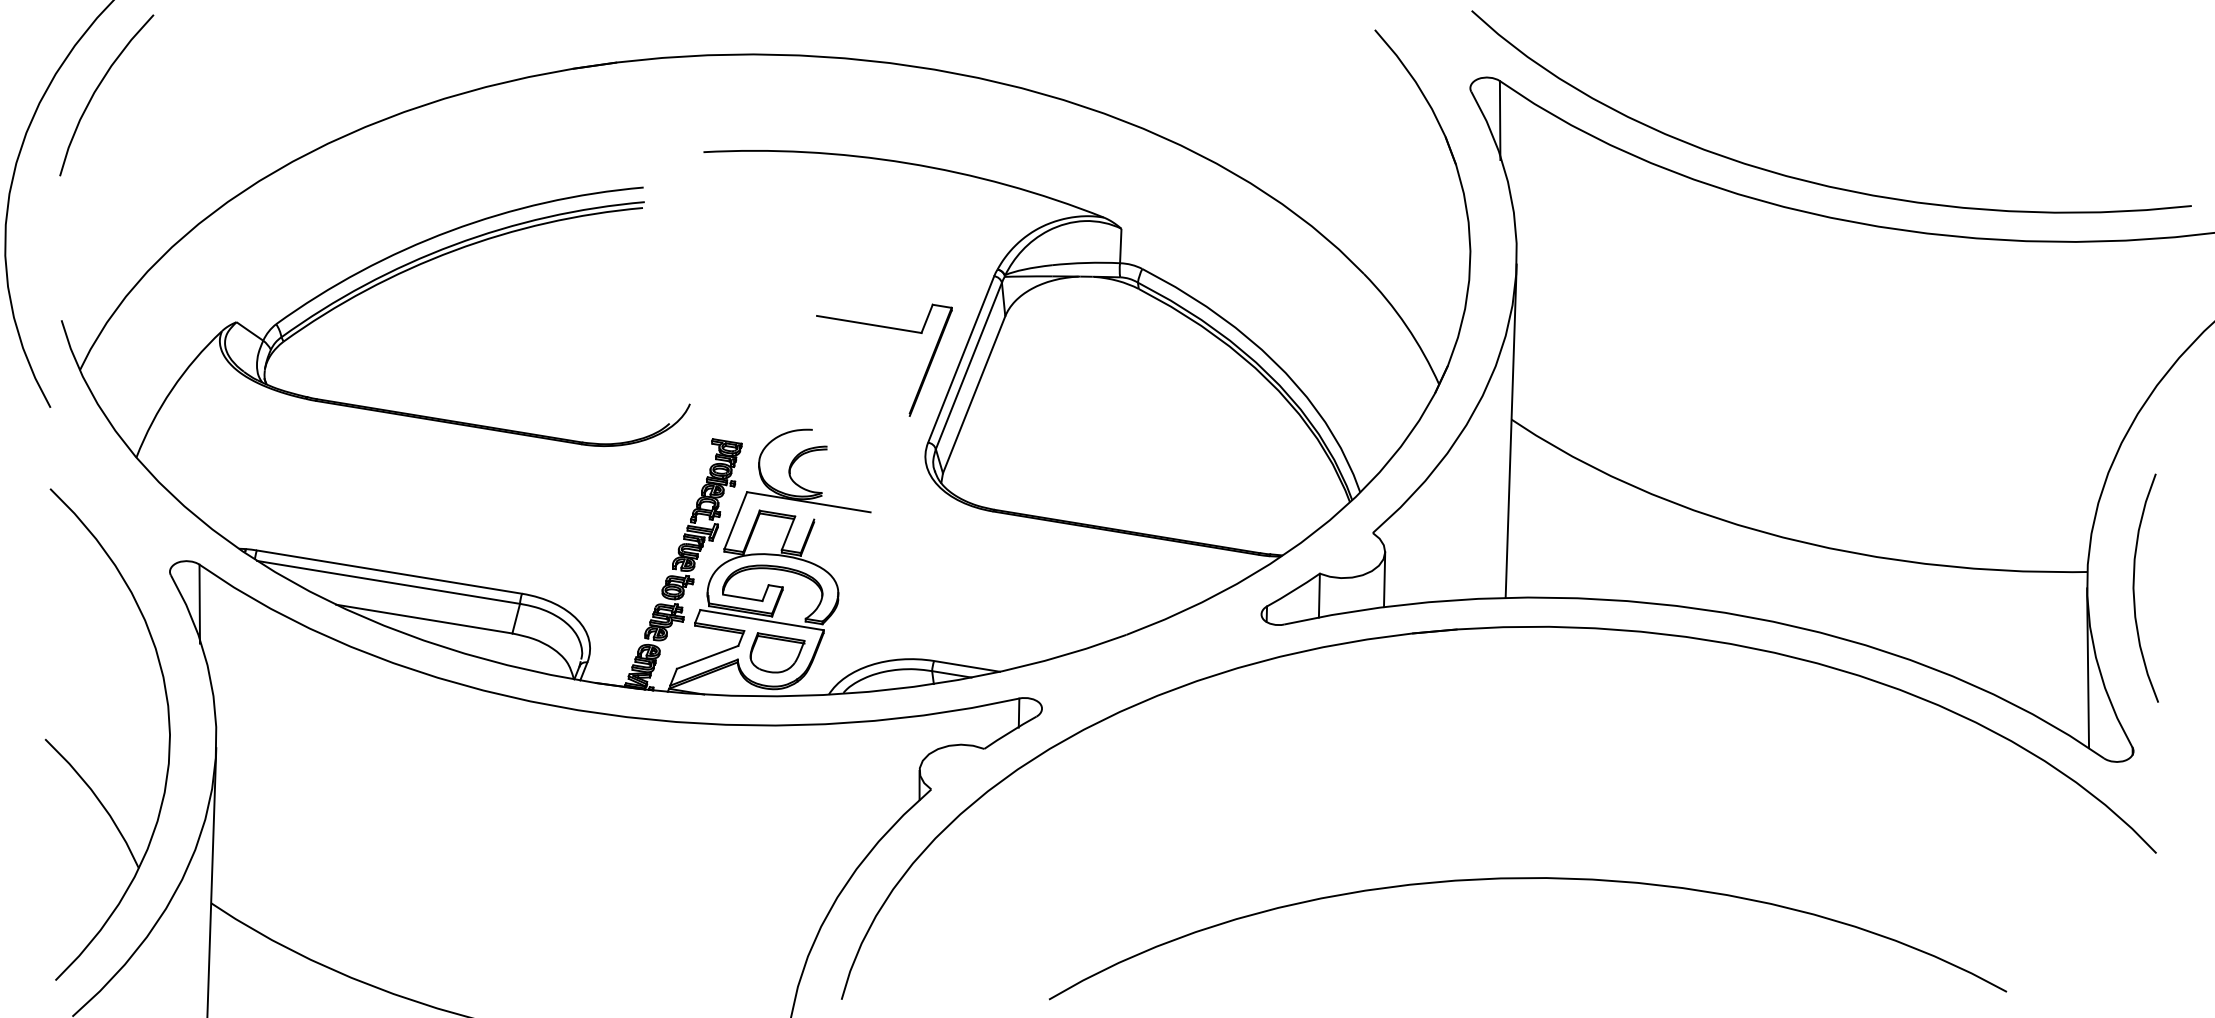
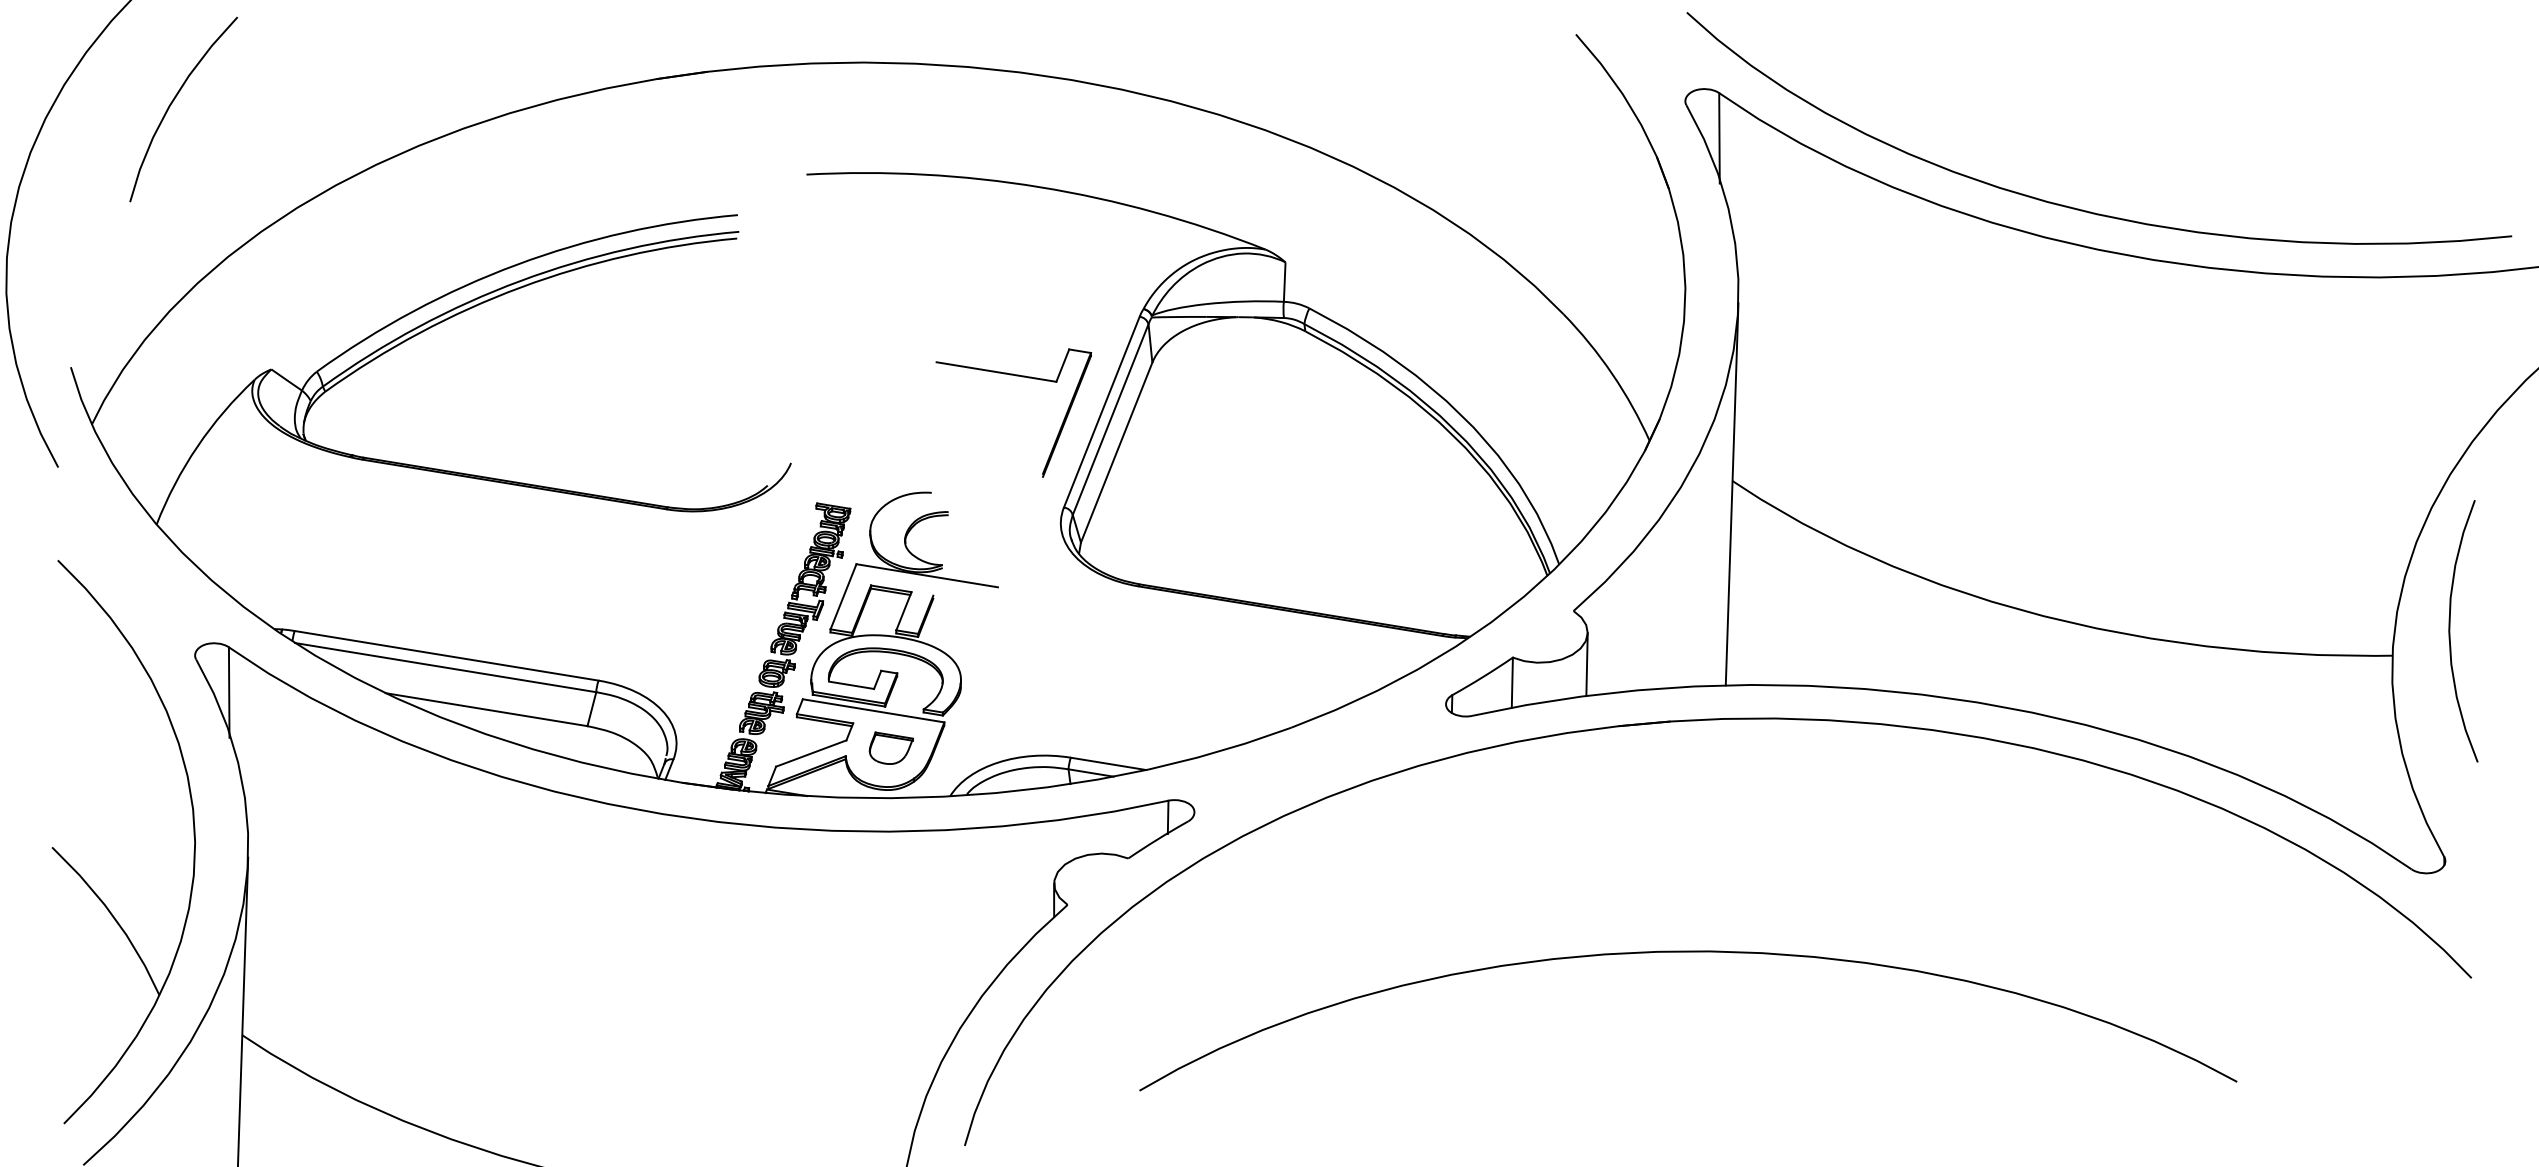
curve: (97, 90) -> (172, 103), moved
curve: (2134, 588) -> (2450, 631), moved
part: (777, 652) -> (891, 747), size x0.7
line: (2088, 667) -> (2393, 765), removed
curve: (1528, 878) -> (1688, 952), moved

